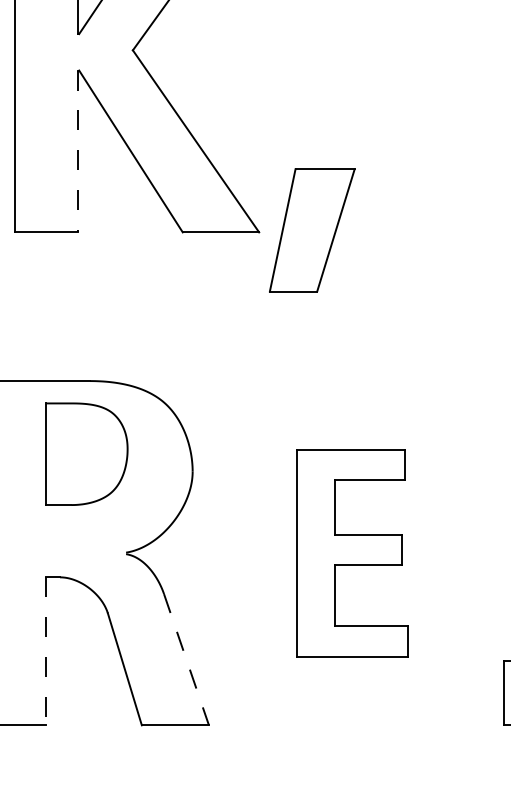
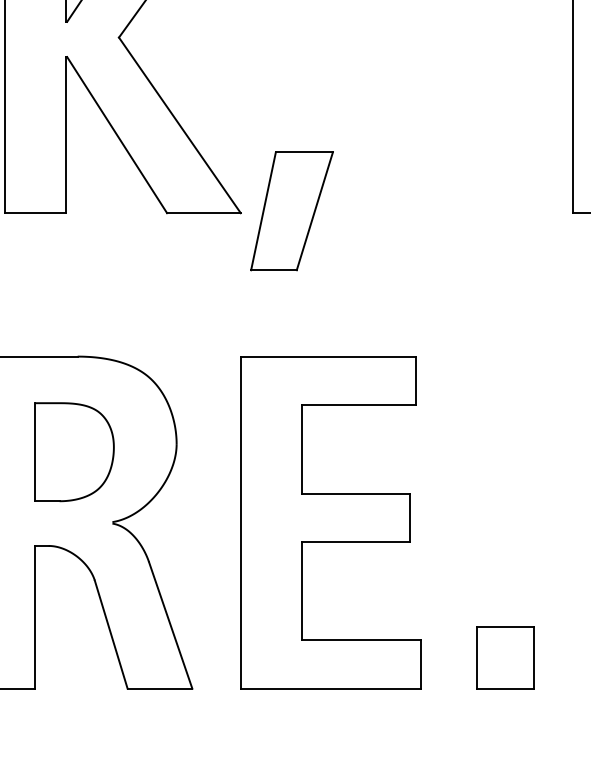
line: (77, 151) -> (65, 135), dashed -> solid
part: (86, 454) -> (74, 452), moved
part: (352, 553) -> (330, 522), size x1.67
line: (45, 651) -> (34, 617), dashed -> solid
line: (186, 659) -> (170, 625), dashed -> solid

